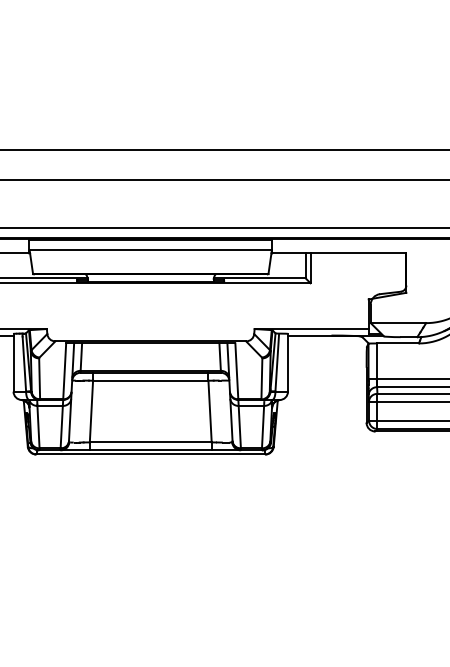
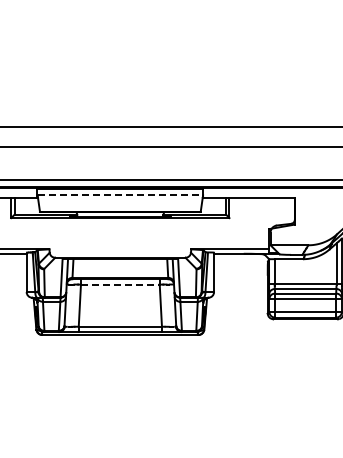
line: (150, 250) -> (120, 195), solid -> dashed
line: (150, 380) -> (120, 284), solid -> dashed

